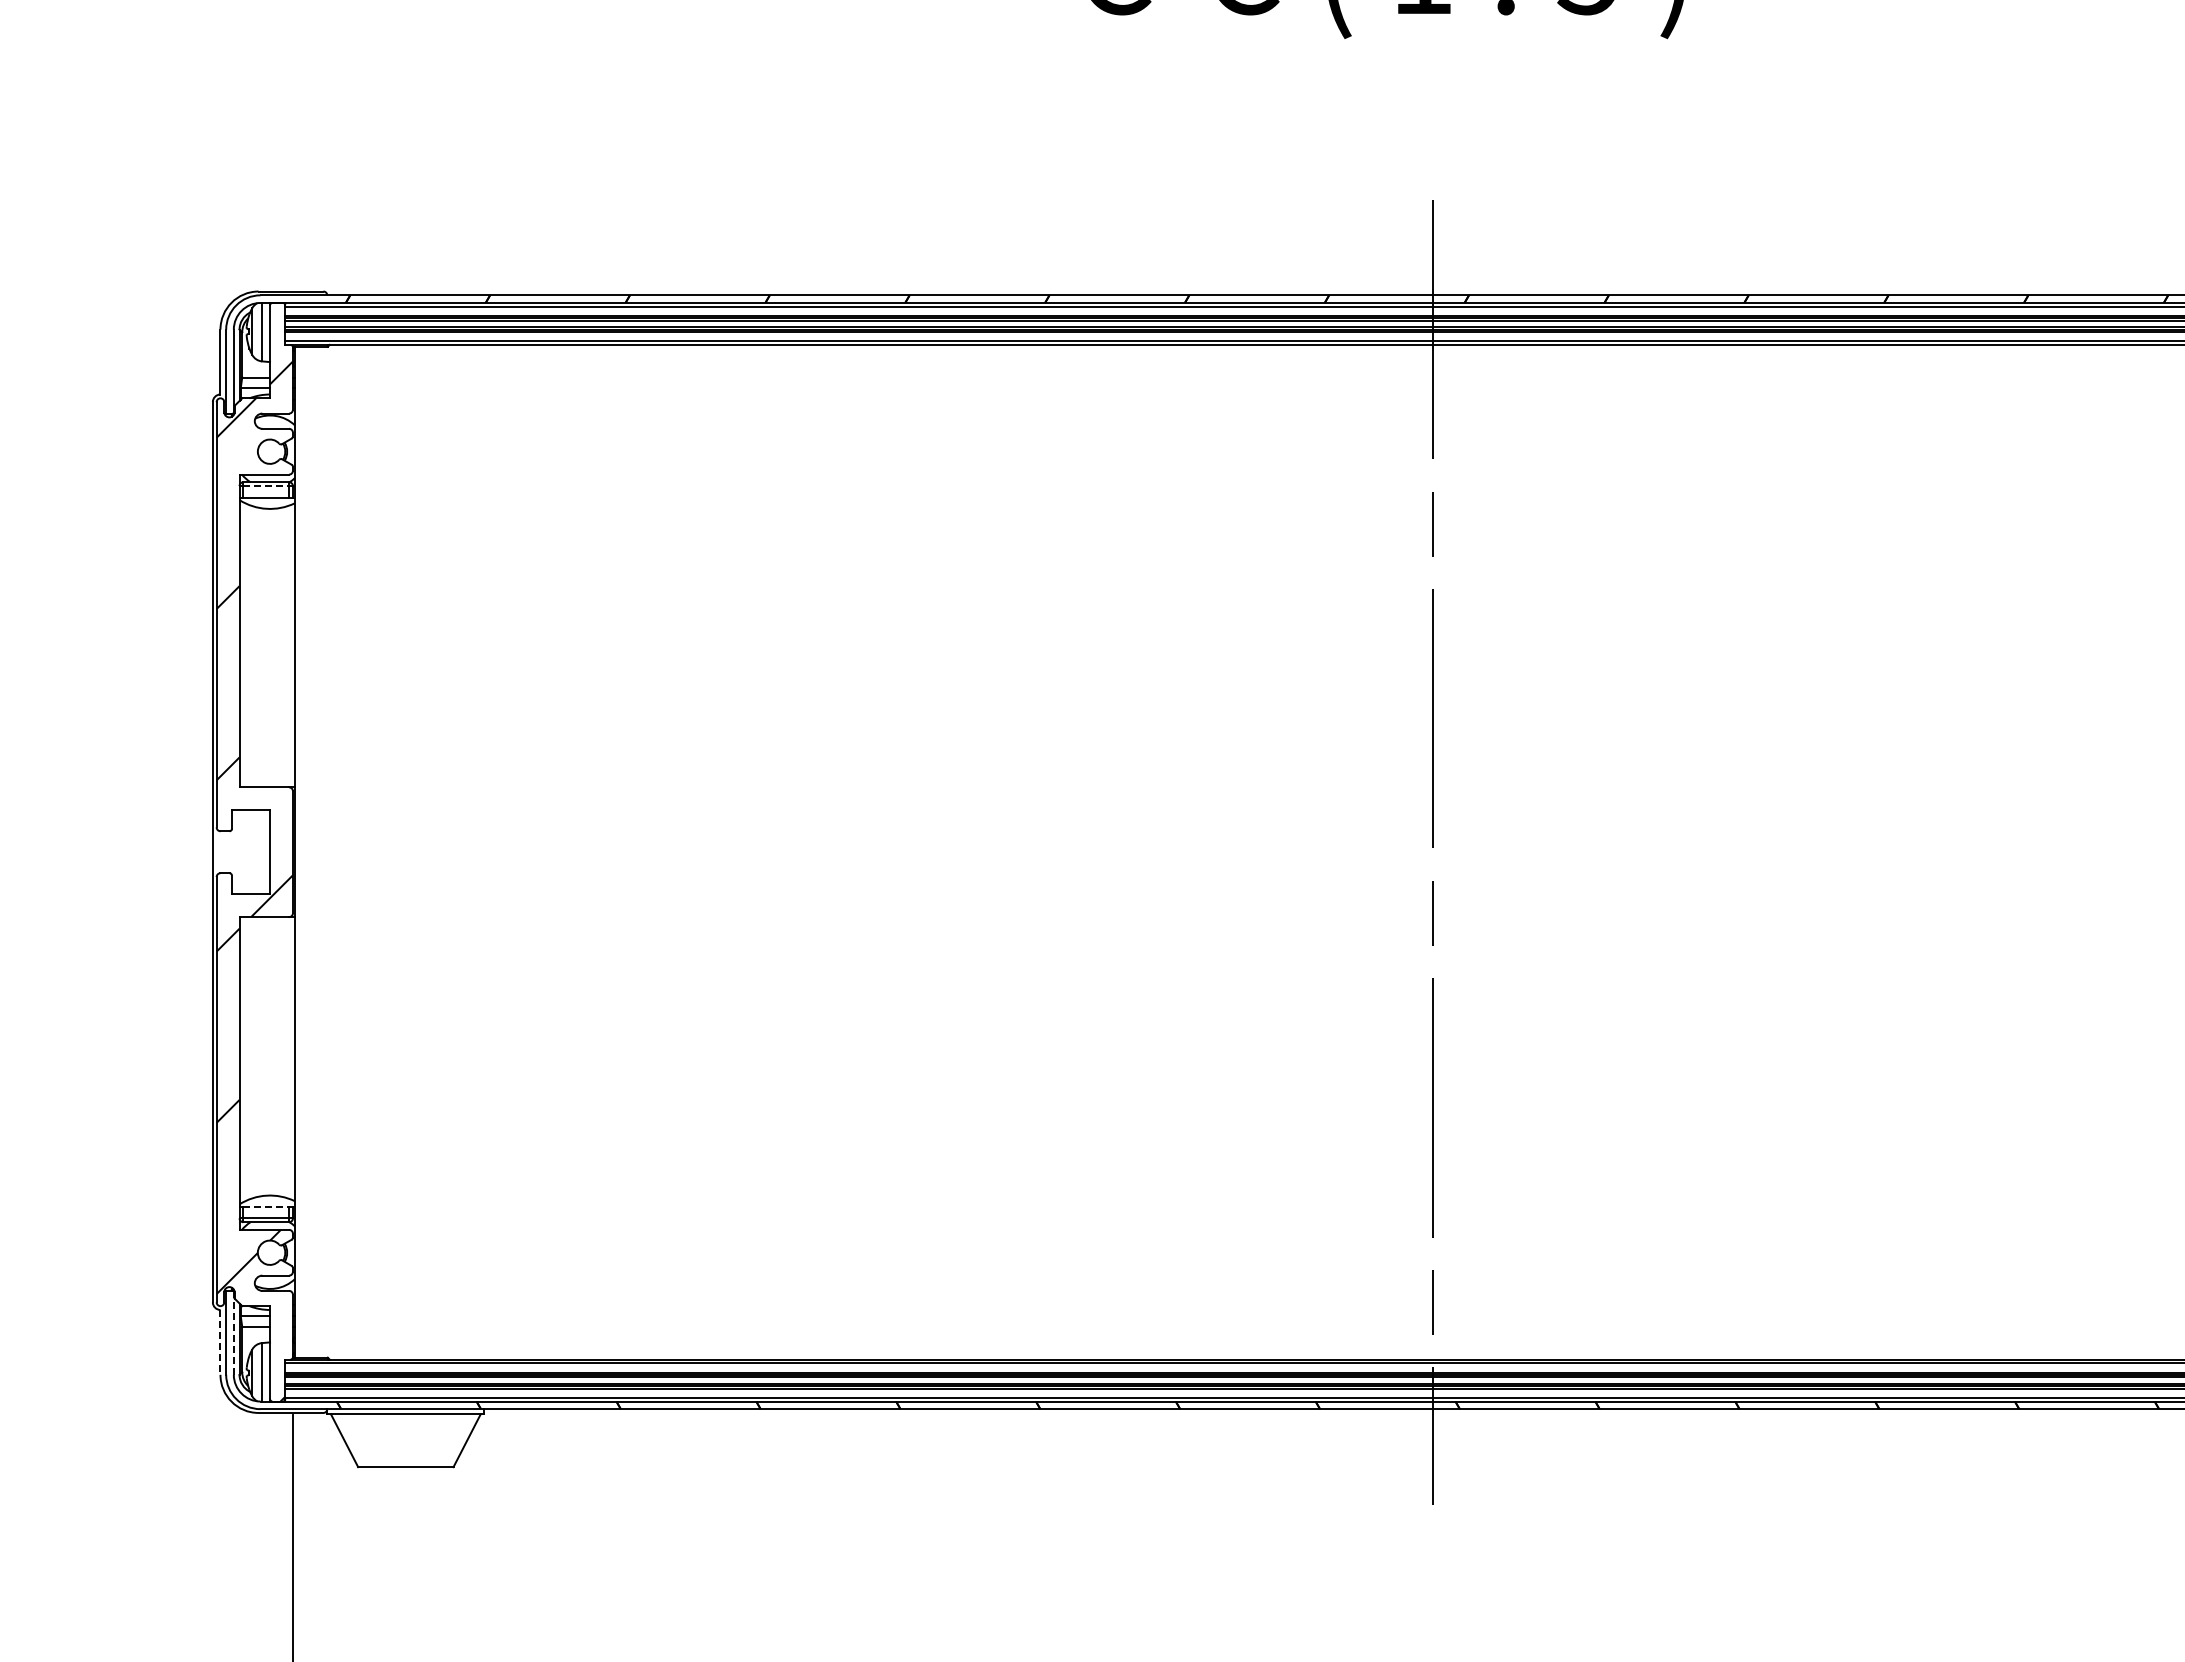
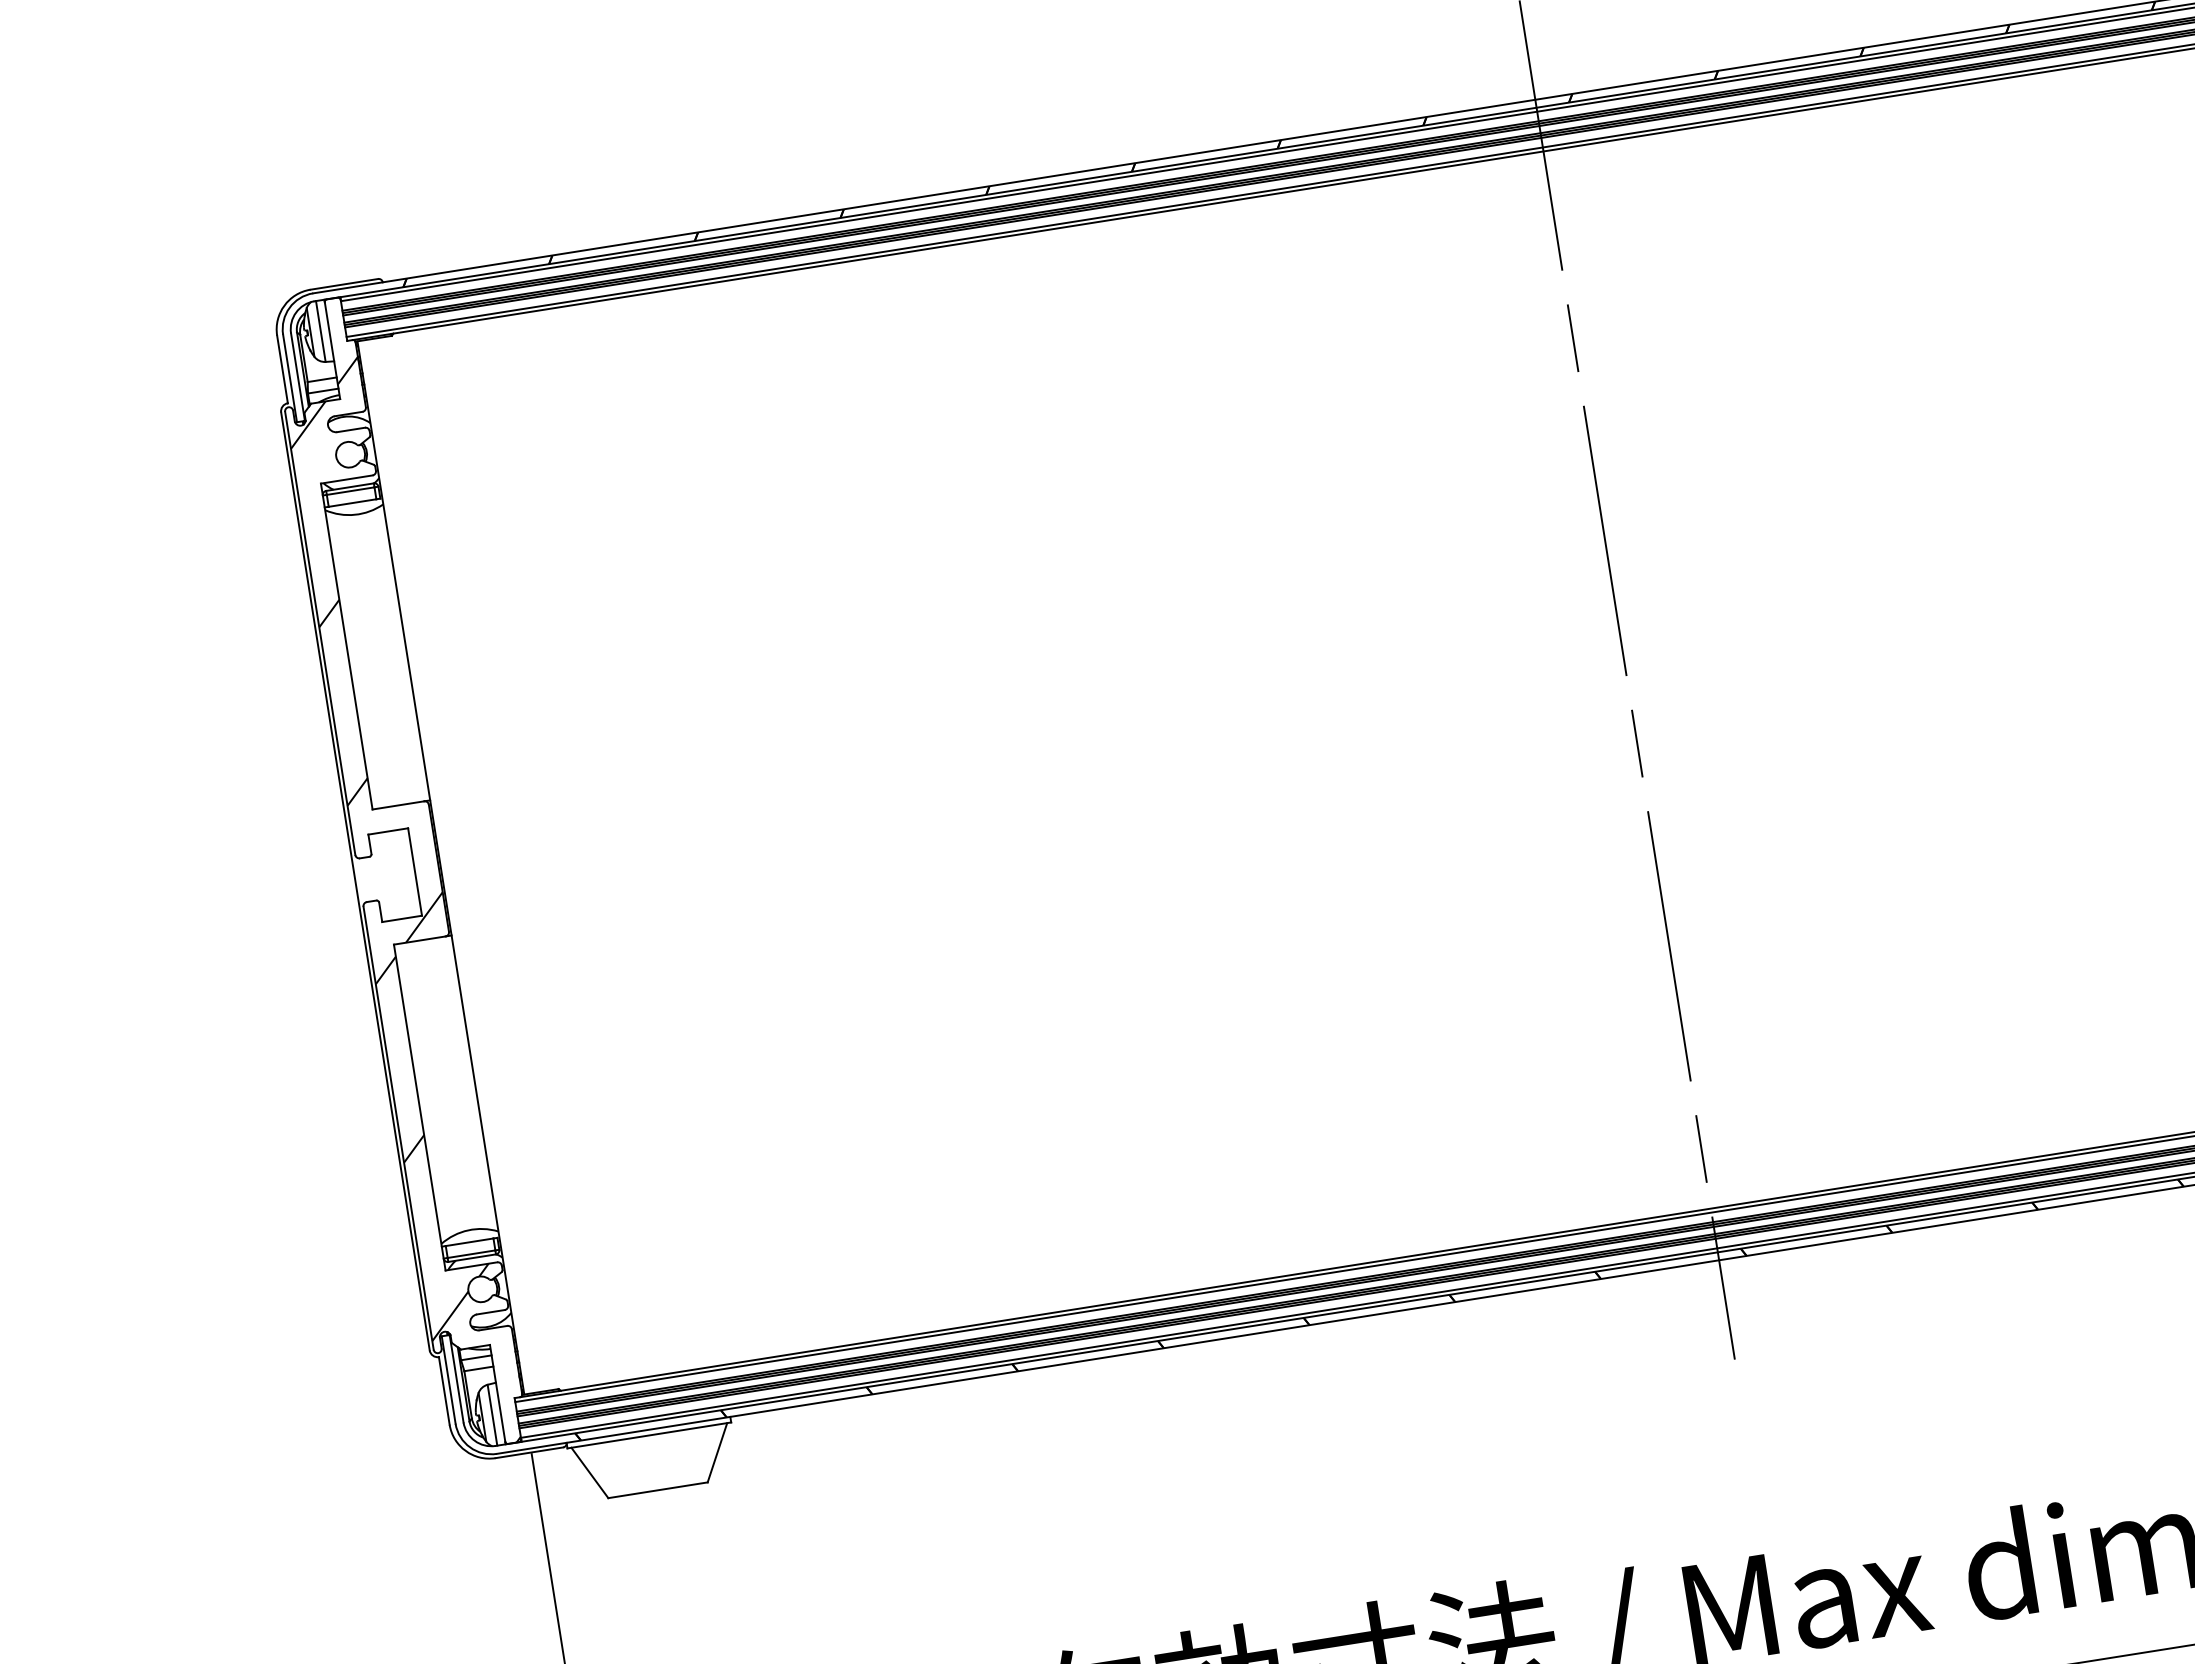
line: (266, 486) -> (351, 491), dashed -> solid
line: (266, 1206) -> (469, 1241), dashed -> solid
line: (233, 1332) -> (456, 1378), dashed -> solid
line: (220, 1342) -> (444, 1391), dashed -> solid

